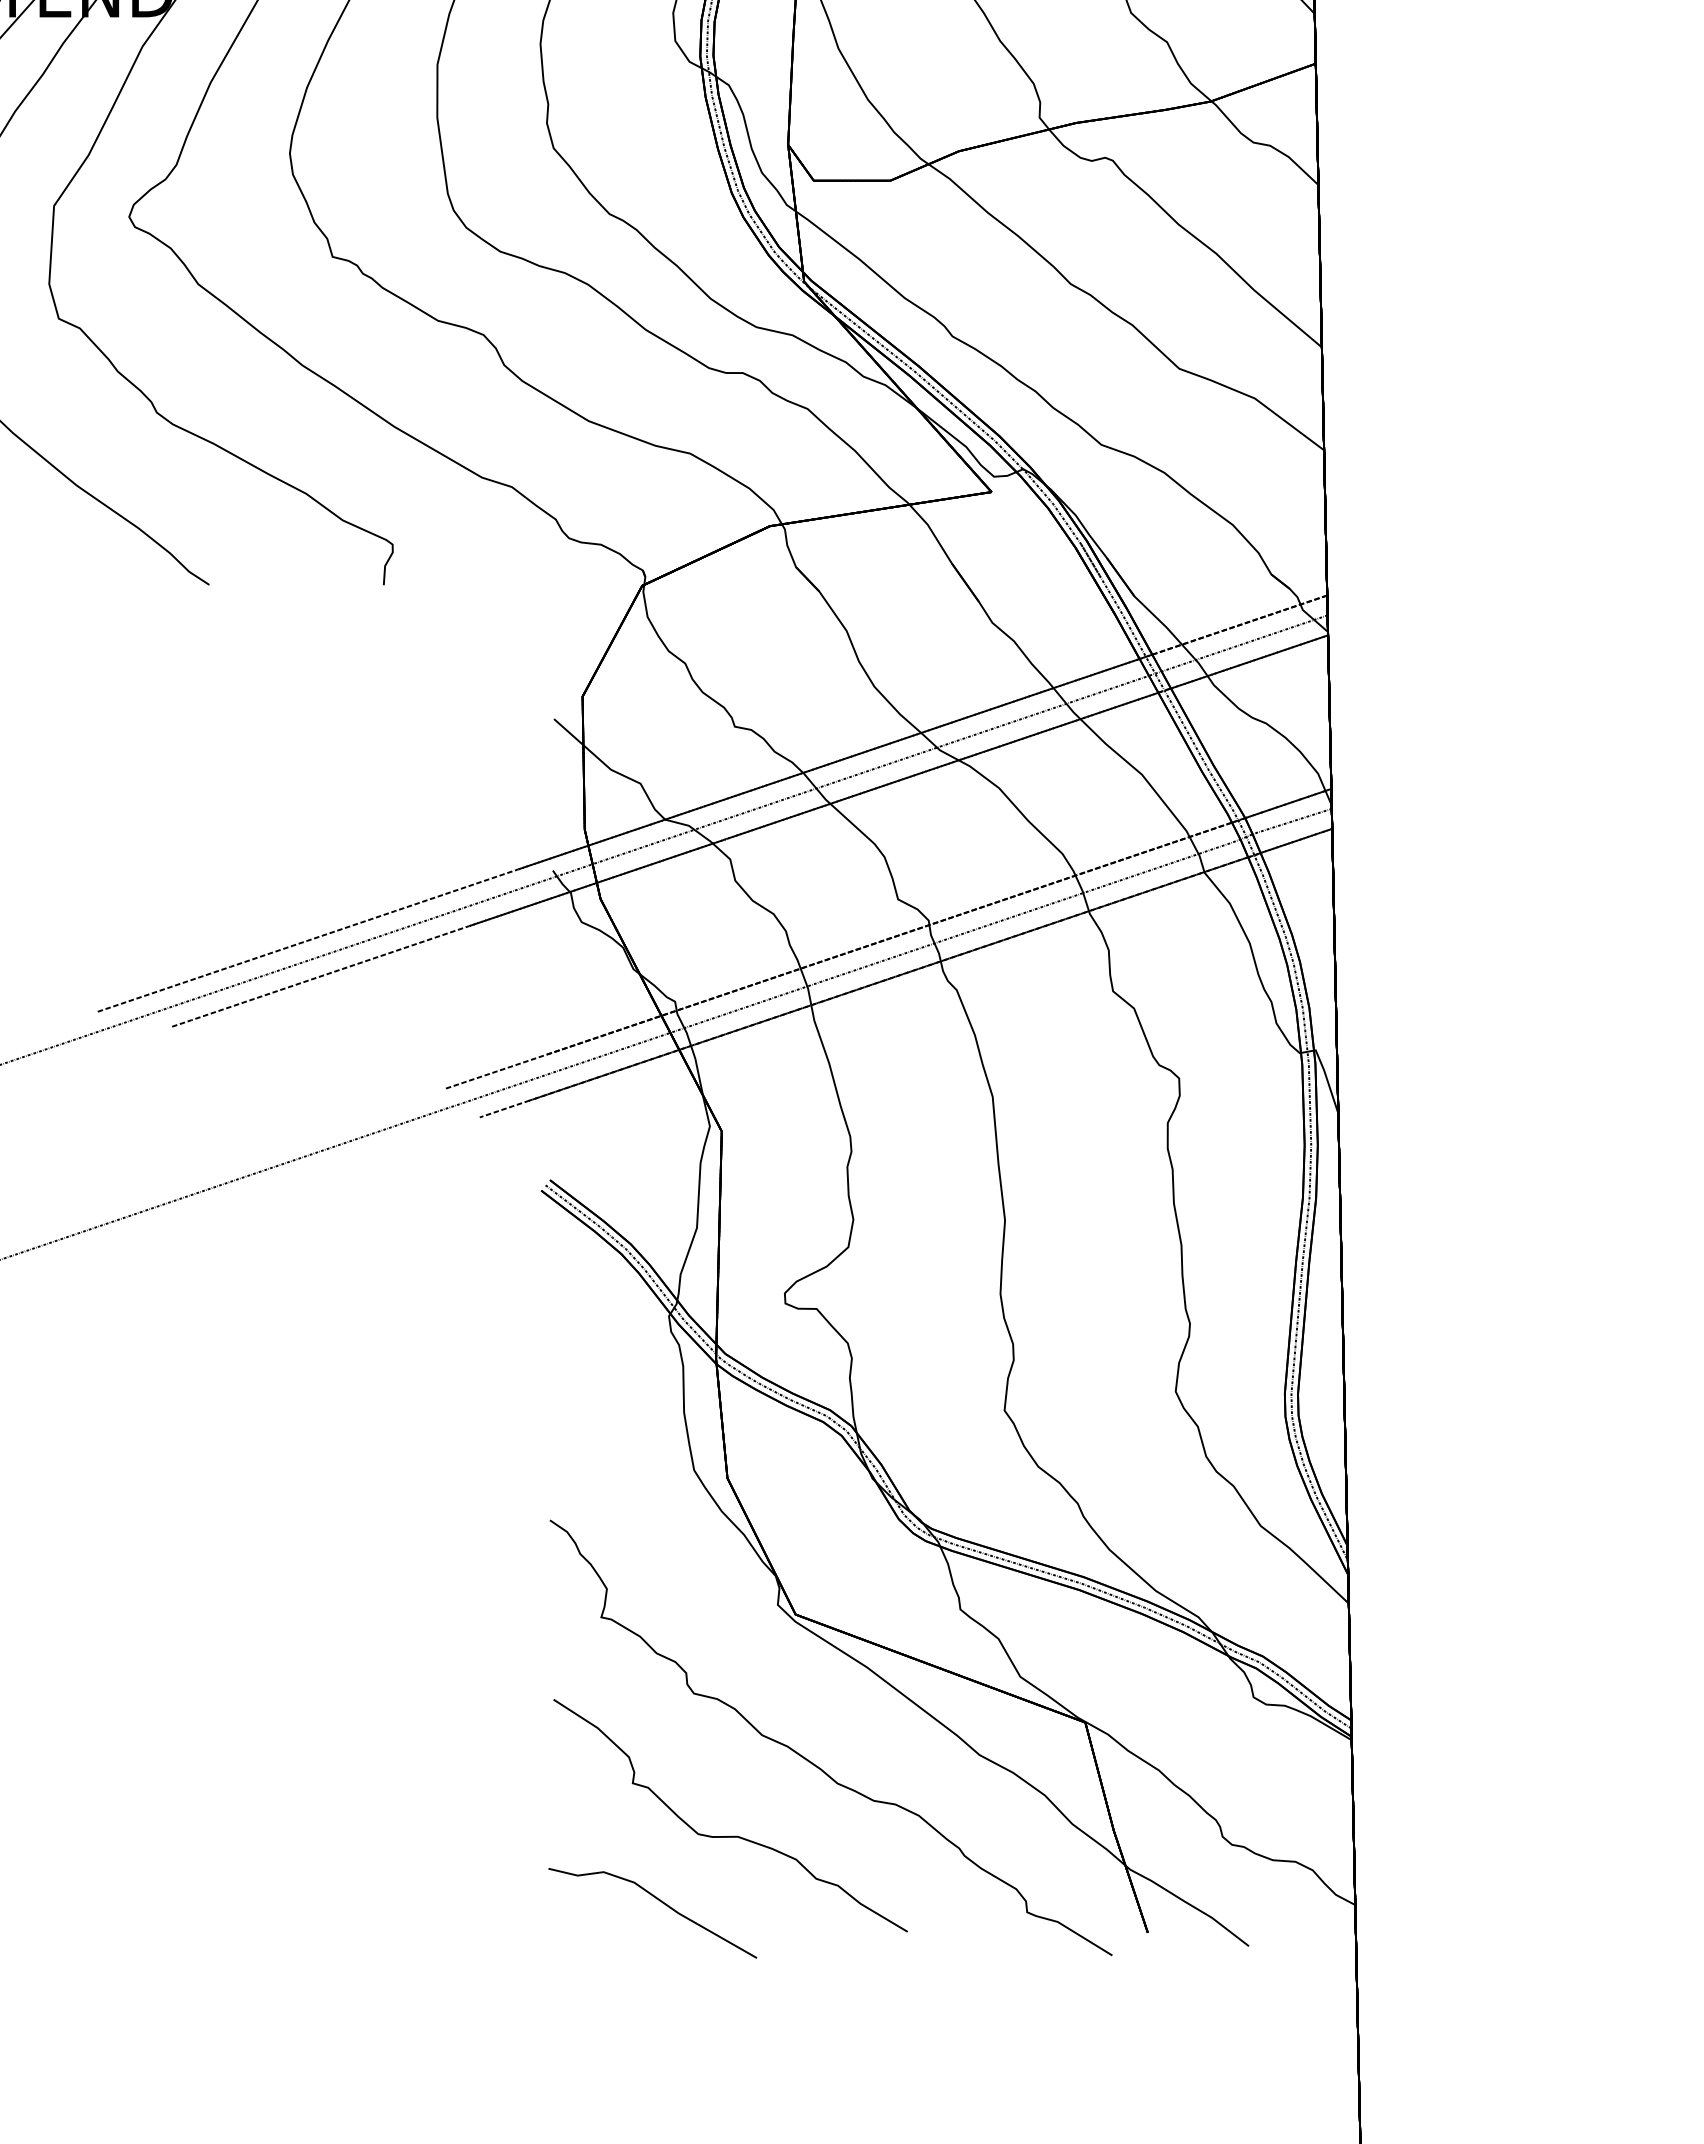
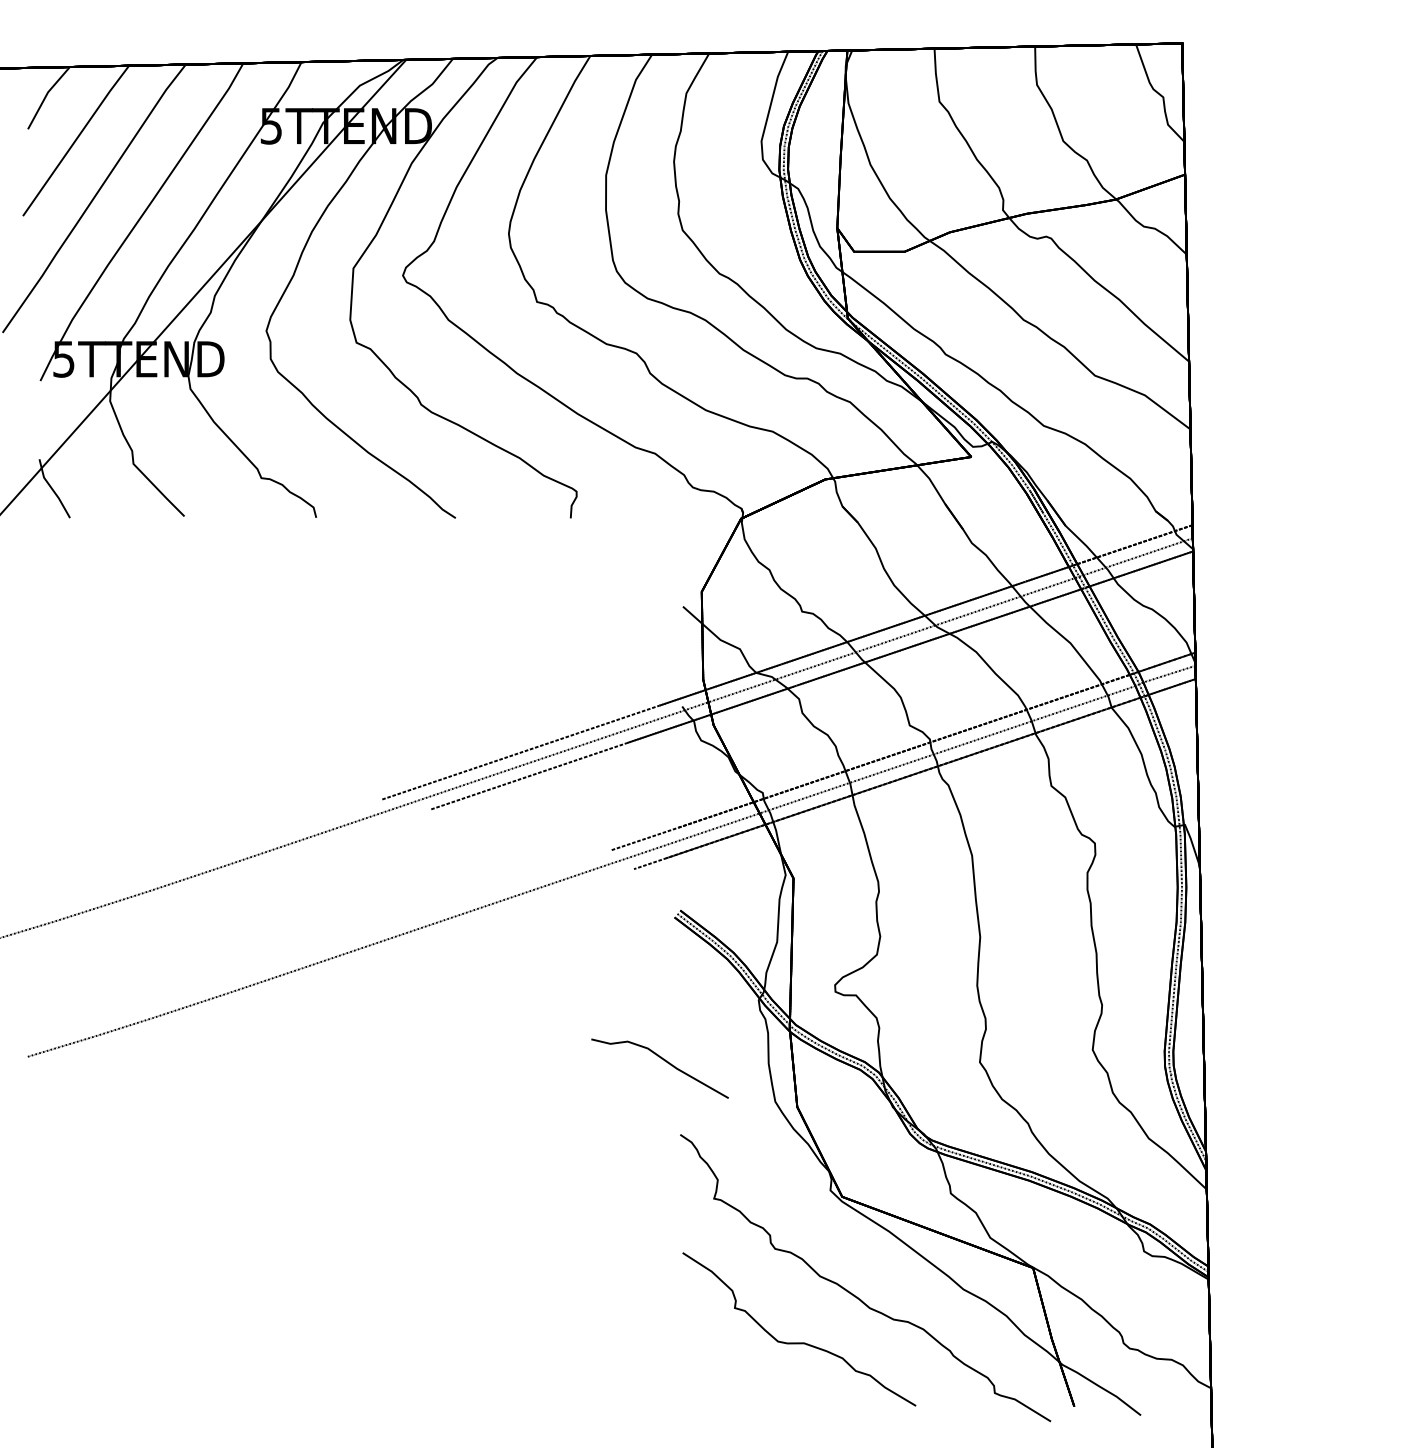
curve: (659, 1902) -> (664, 1061), moved

